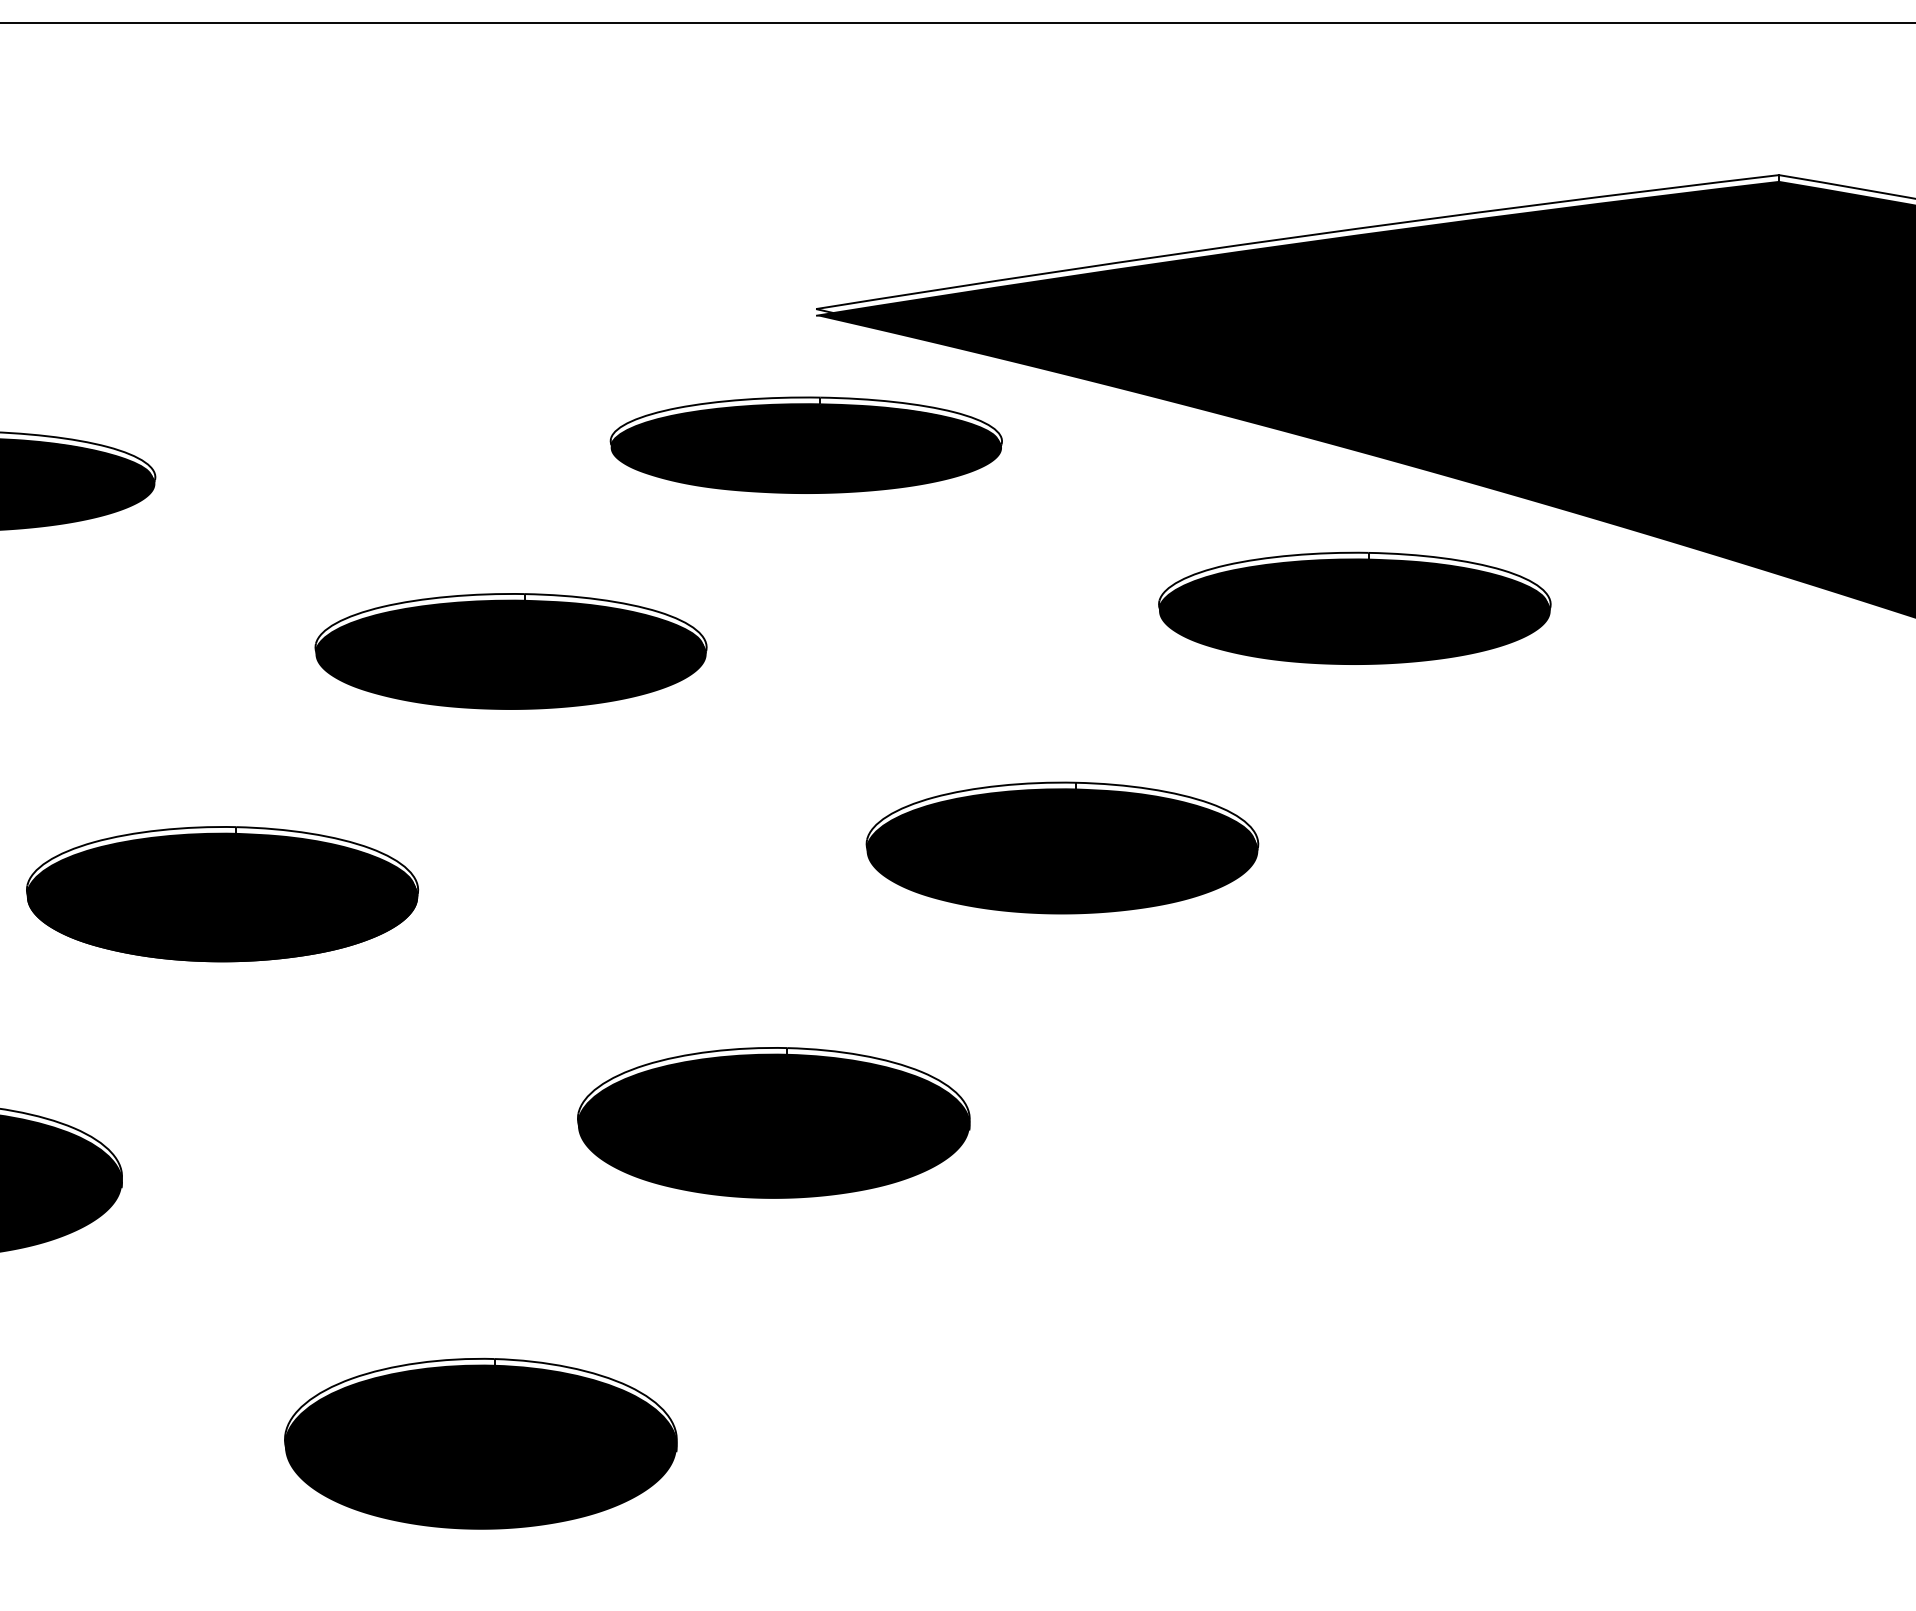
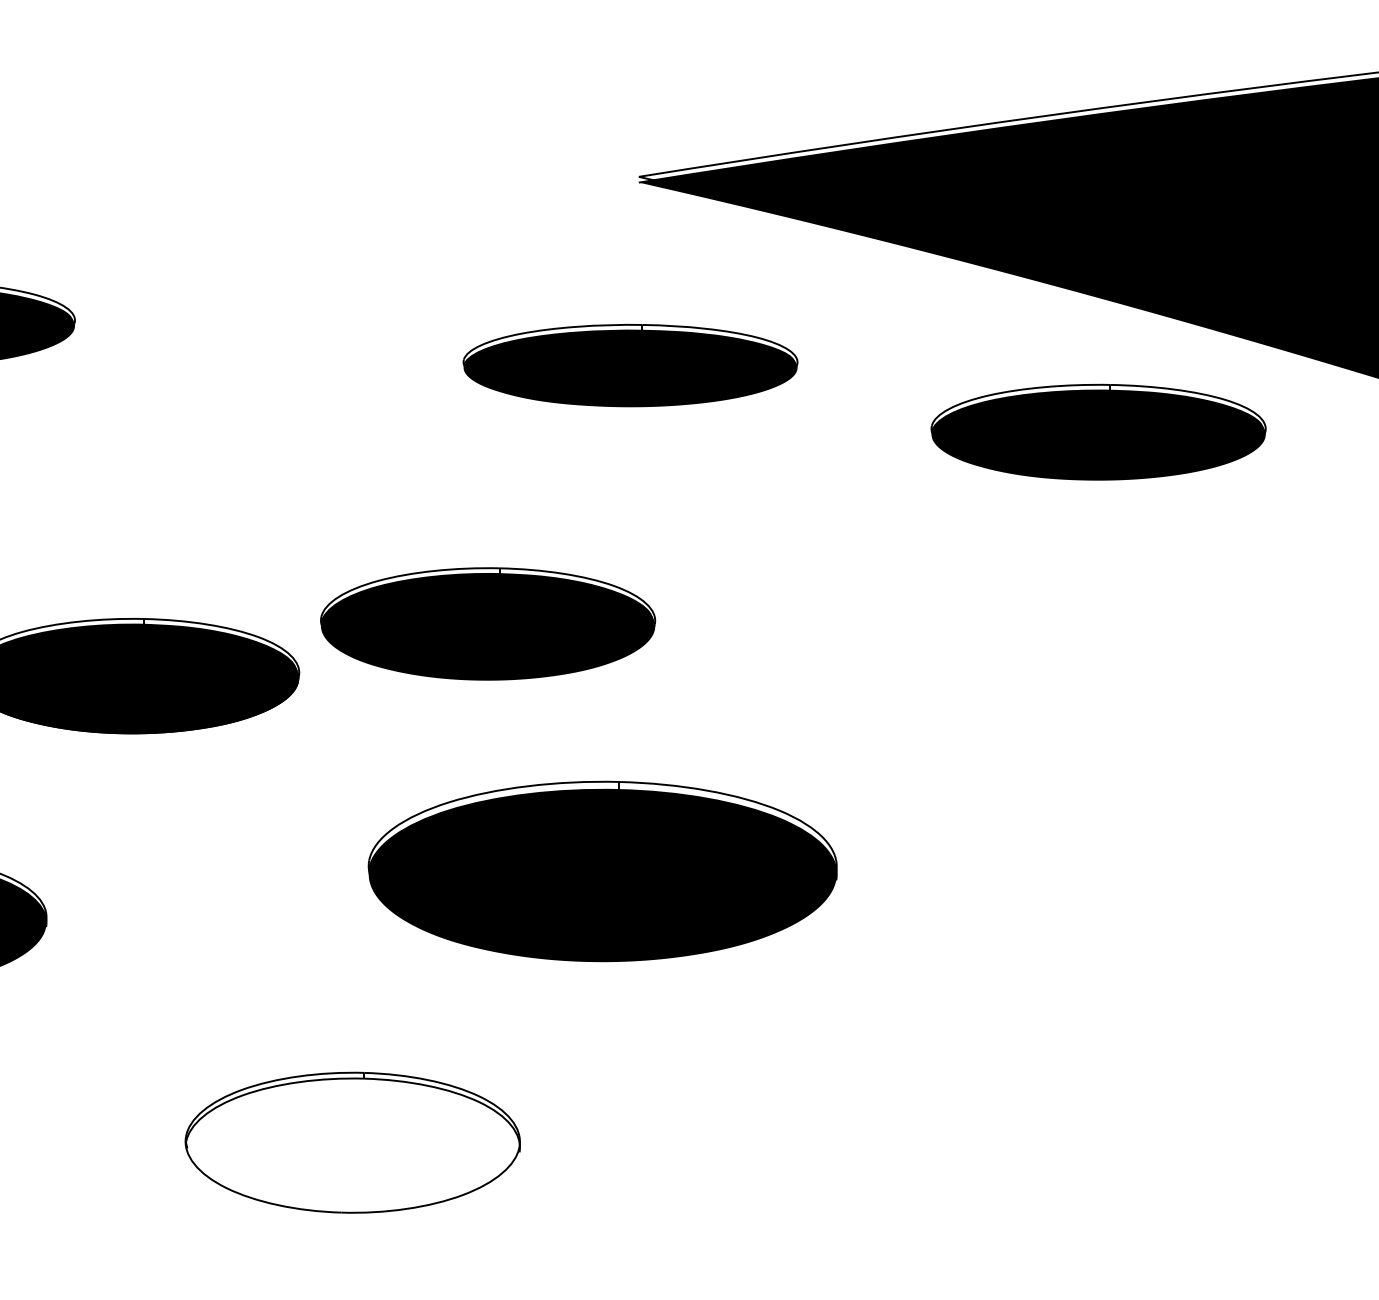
part: (805, 444) -> (629, 364), moved
part: (510, 651) -> (378, 469), removed
part: (1062, 847) -> (488, 623), moved
part: (773, 1122) -> (602, 871), size x1.4
fill: (480, 1447) -> (352, 1148), removed

